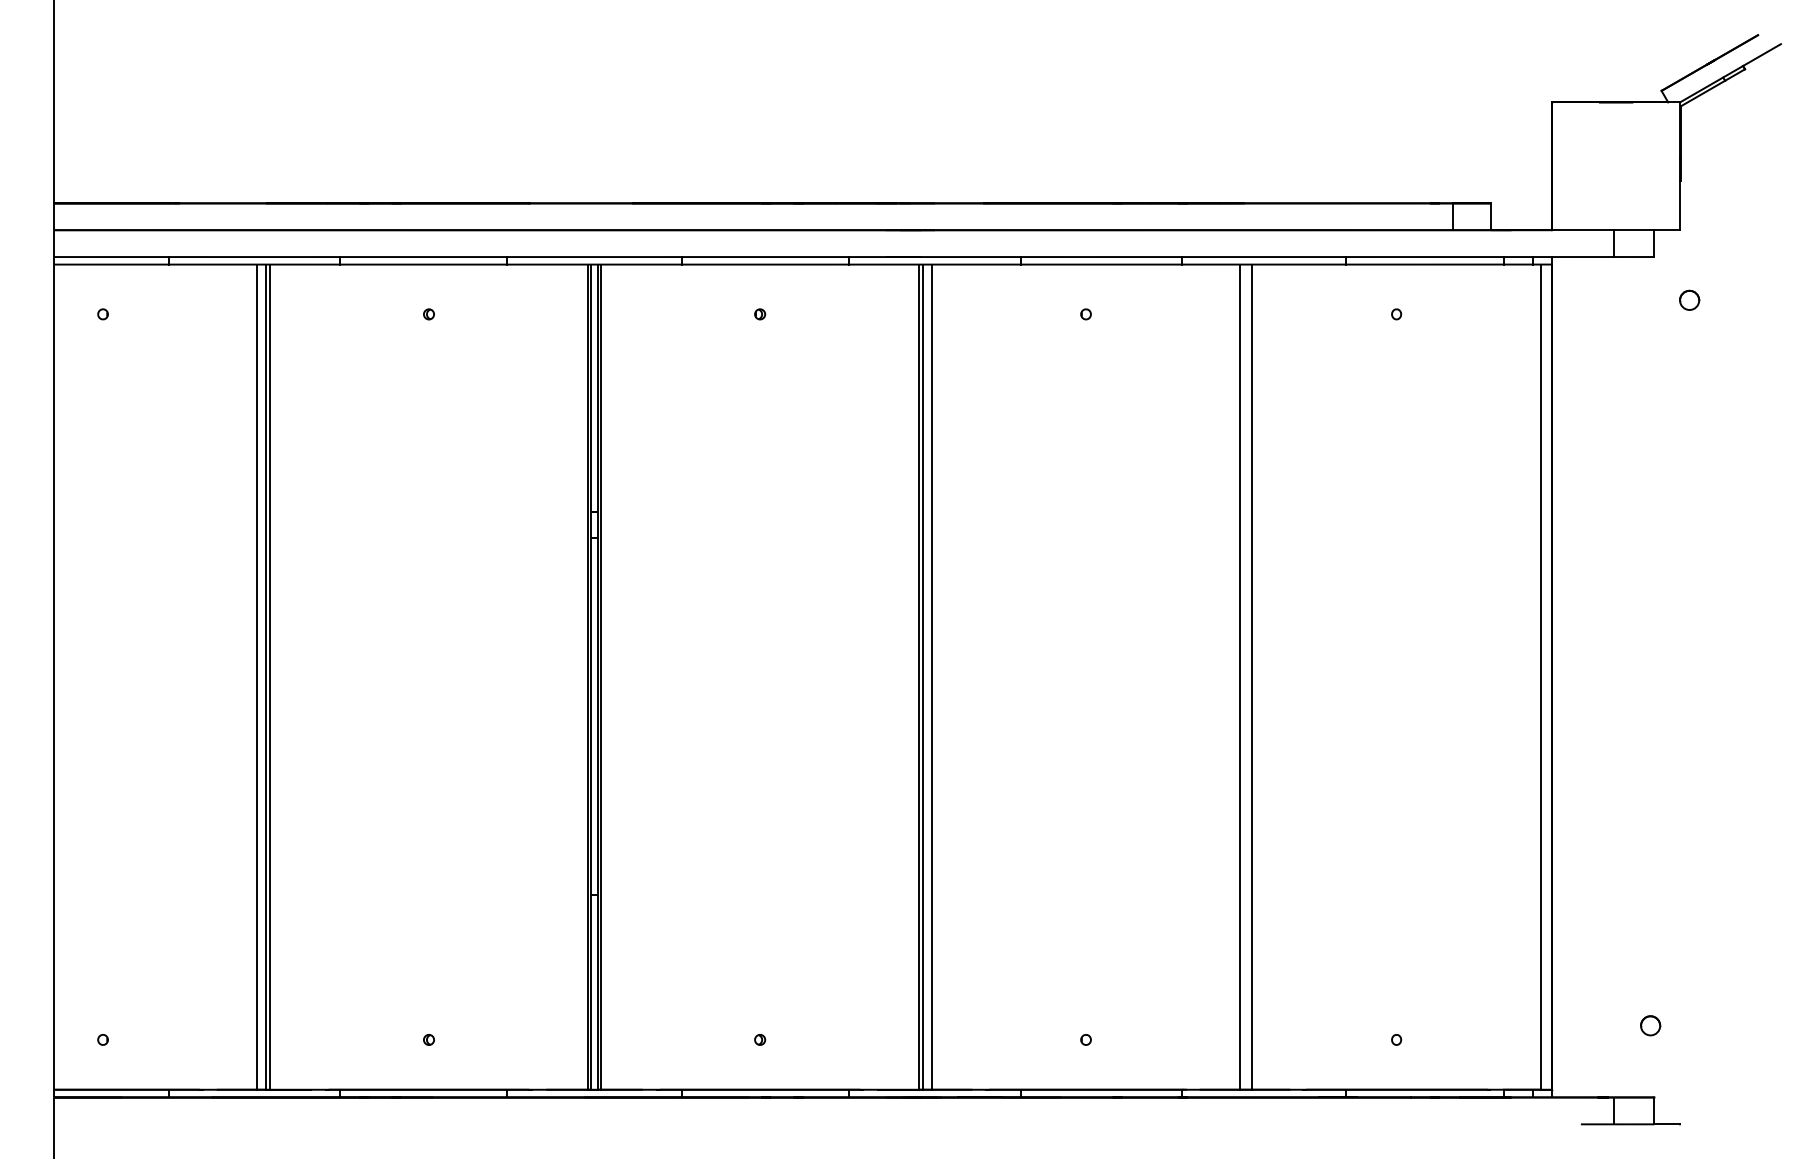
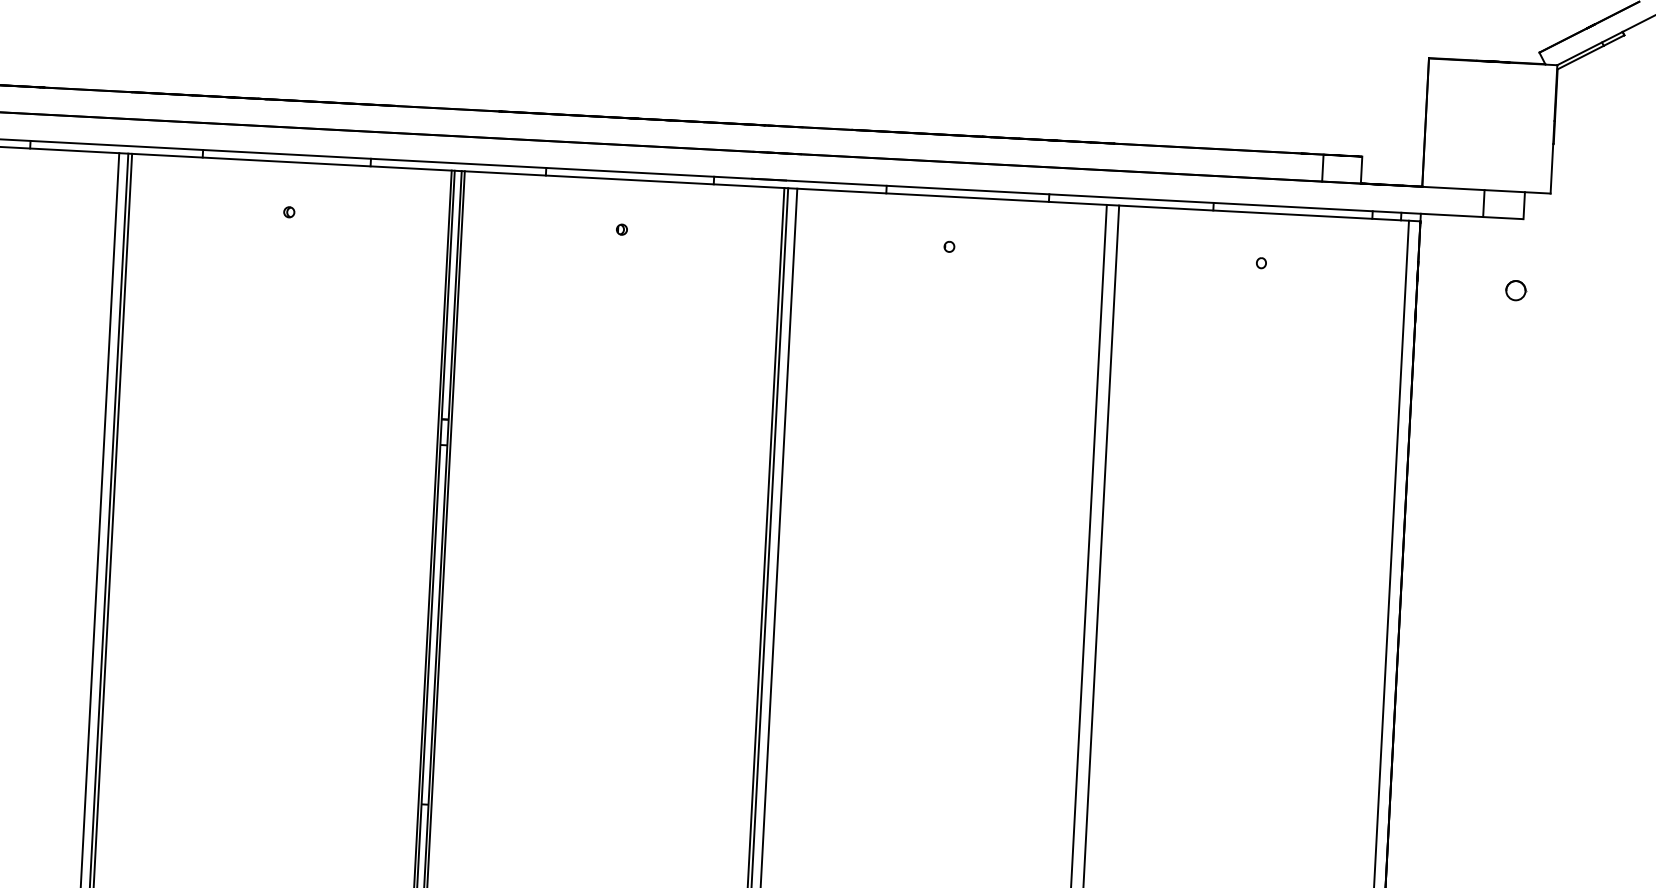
circle: (1689, 299) -> (1515, 289), moved

